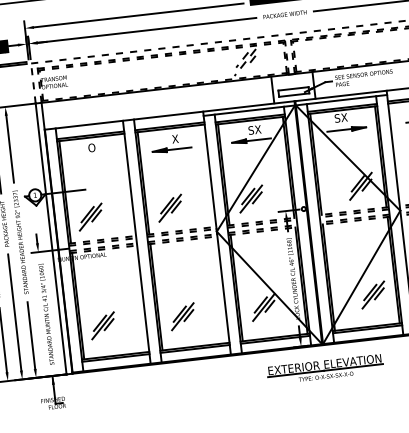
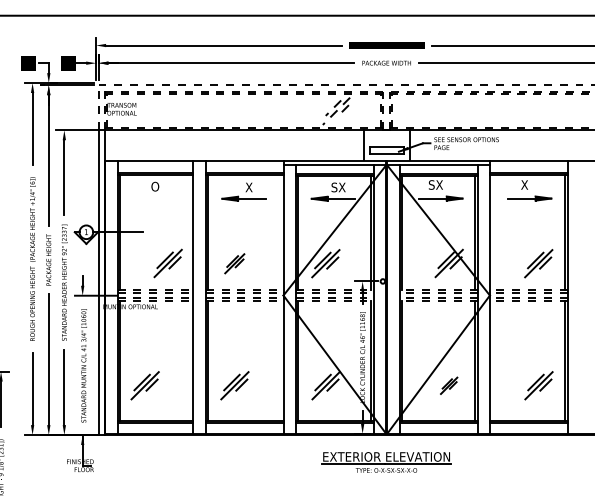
part: (170, 208) -> (234, 263), size x0.7
part: (90, 217) -> (167, 263), moved
part: (372, 294) -> (448, 385), size x0.6

